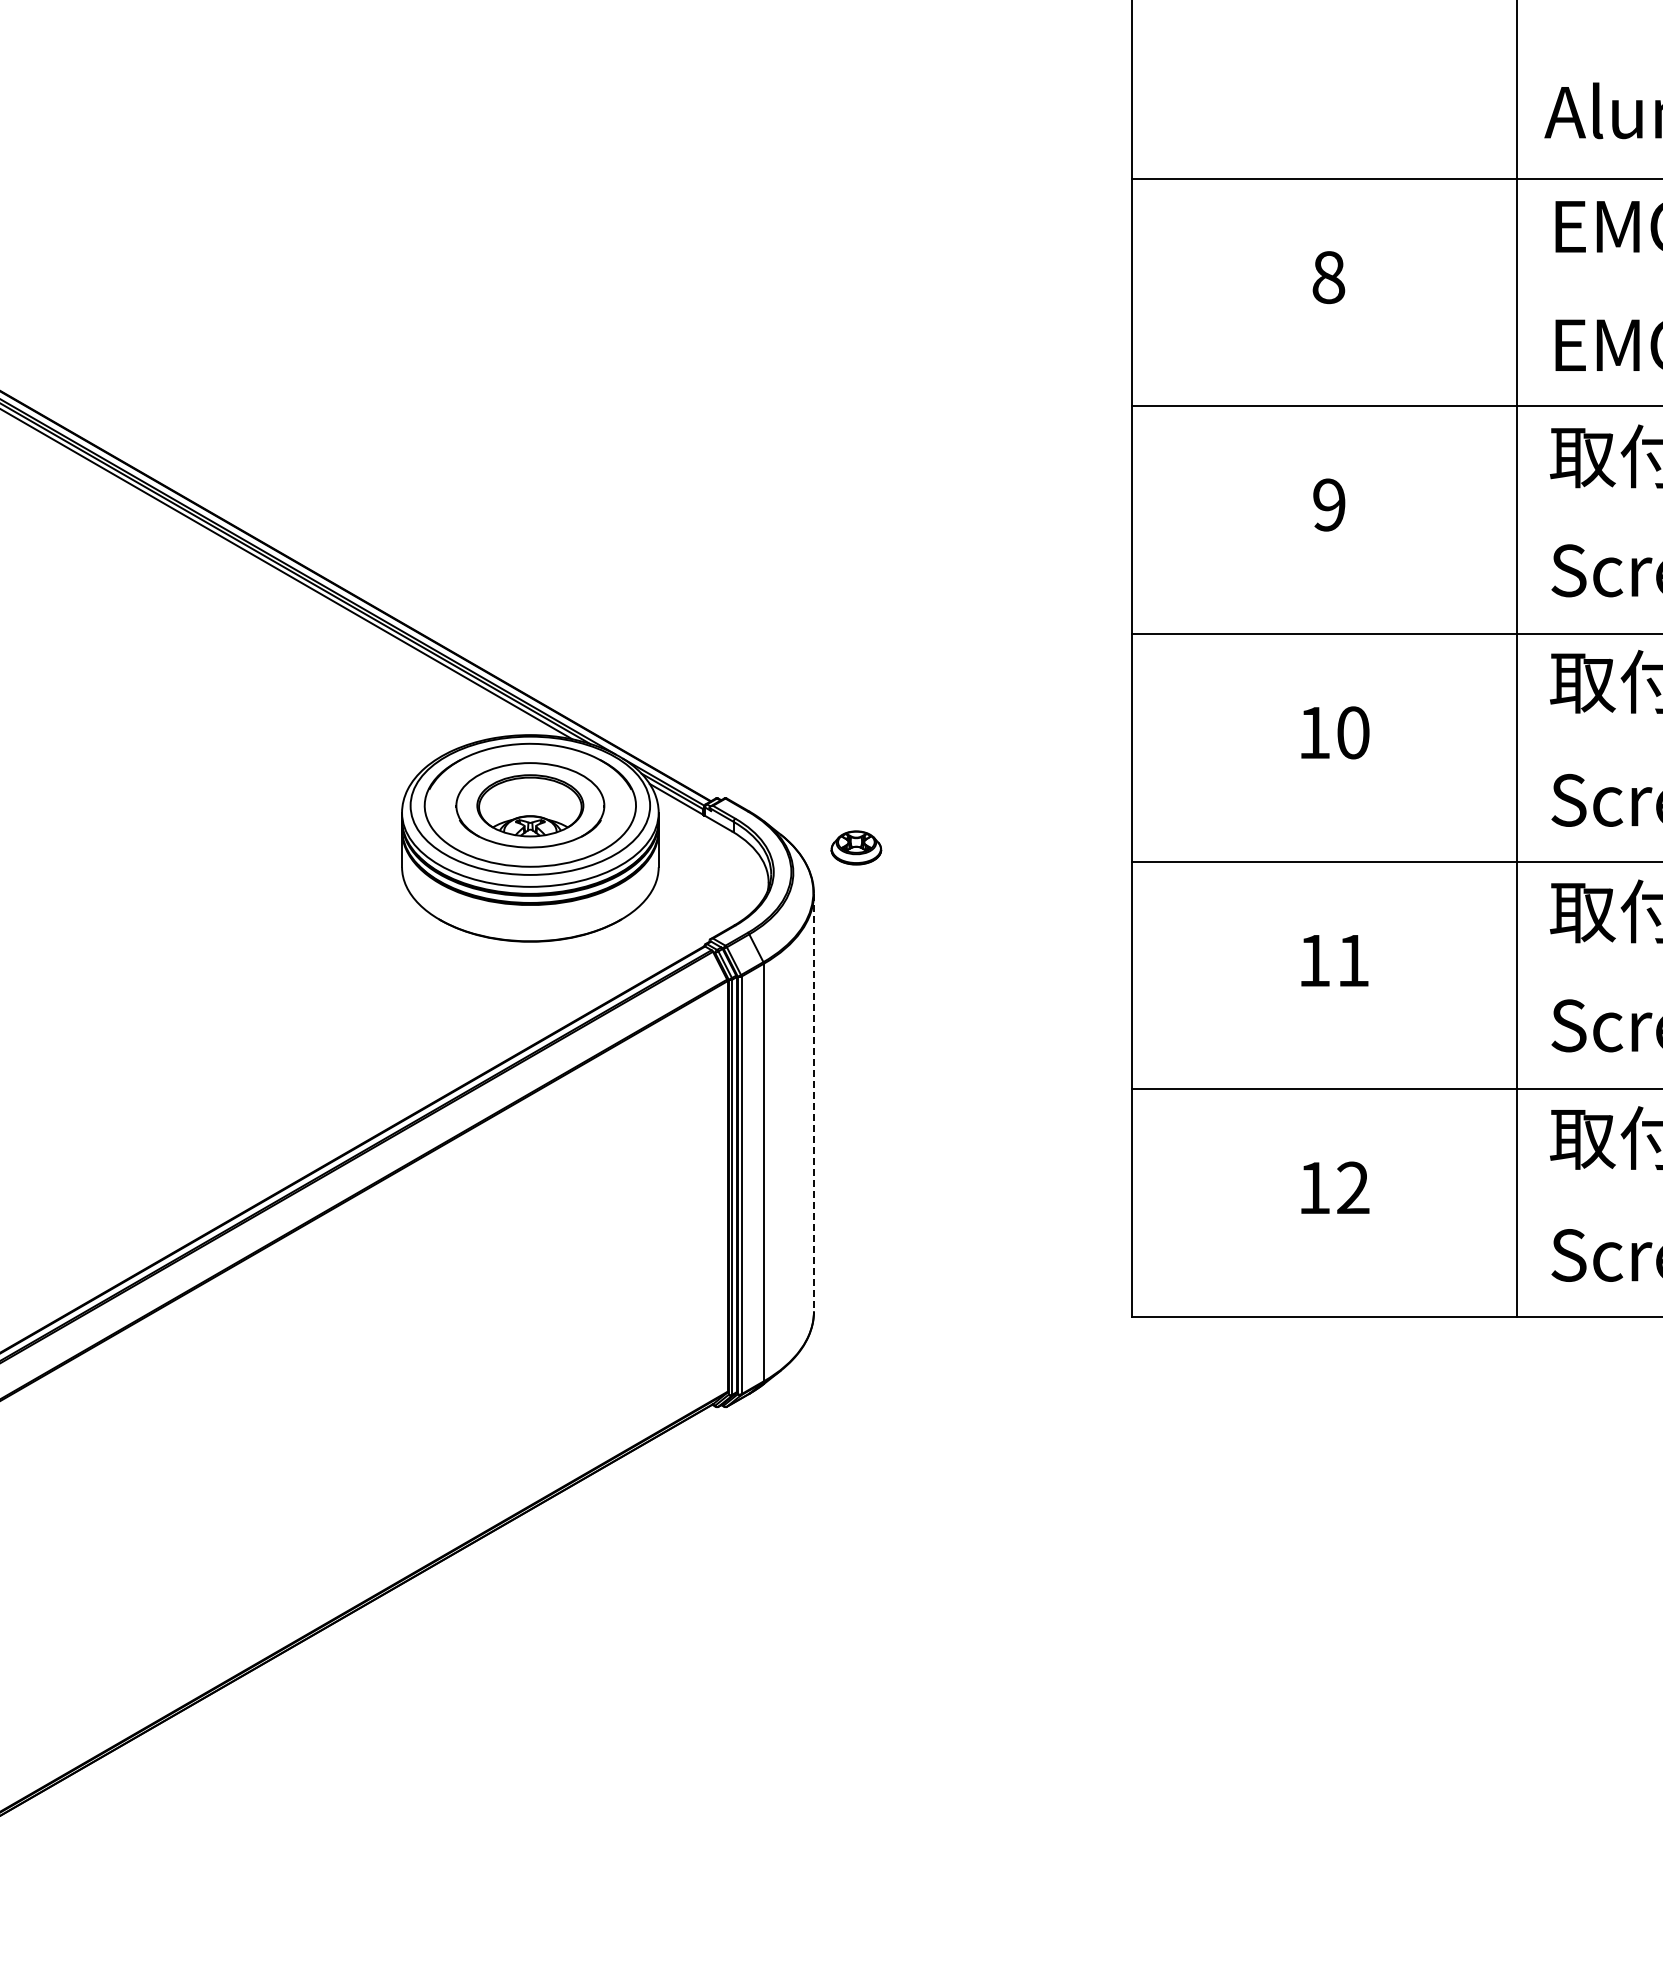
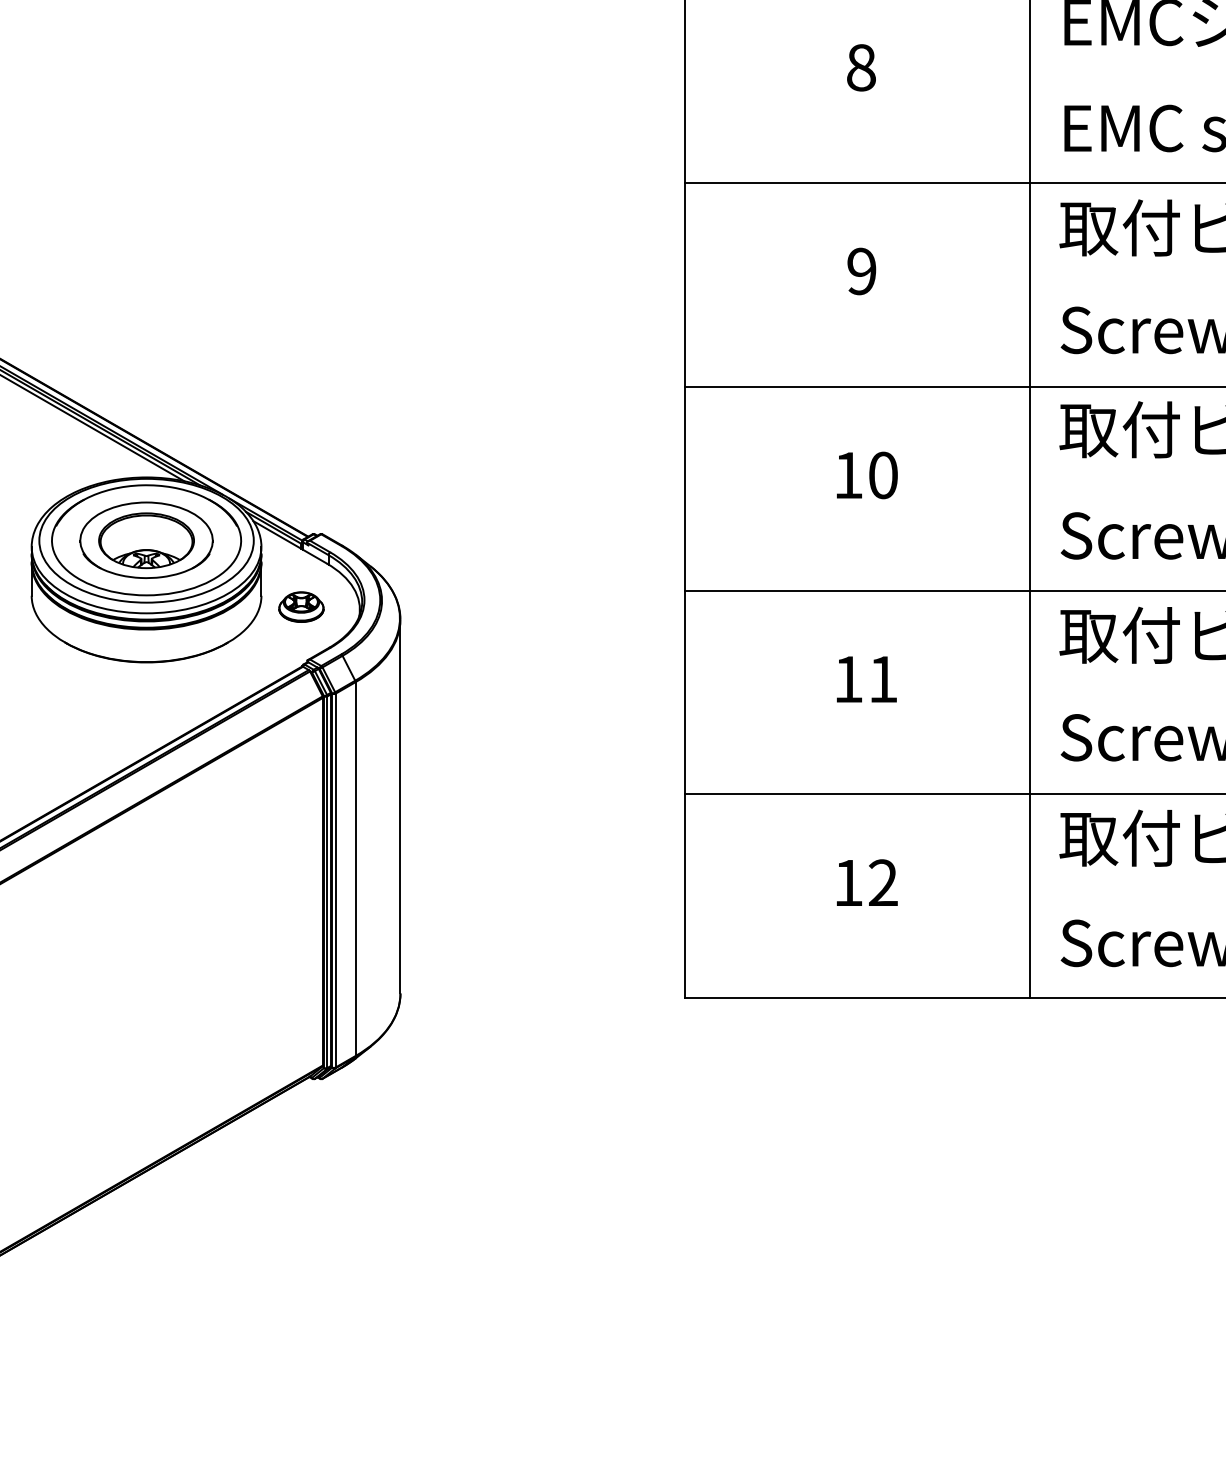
part: (856, 847) -> (301, 606), moved
line: (813, 1102) -> (400, 806), dashed -> solid

